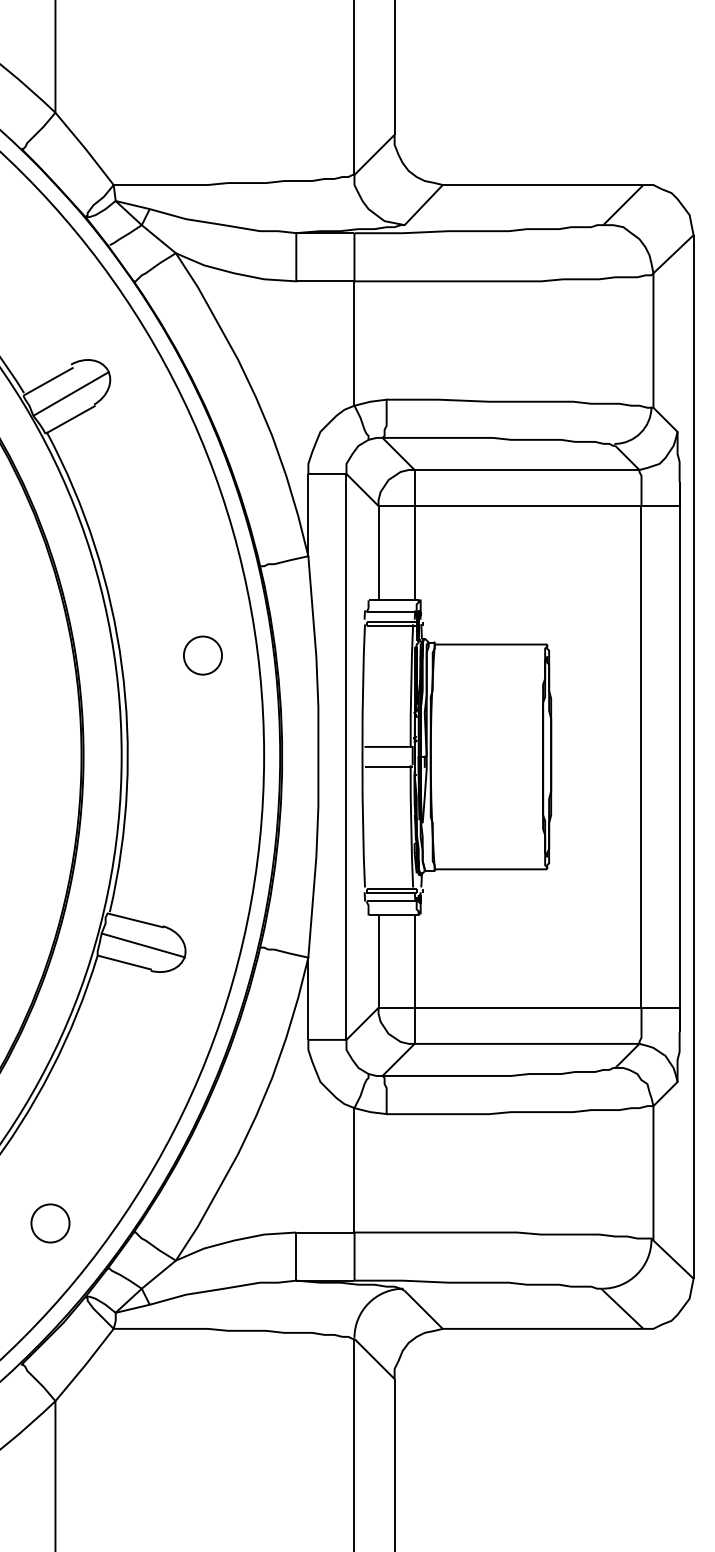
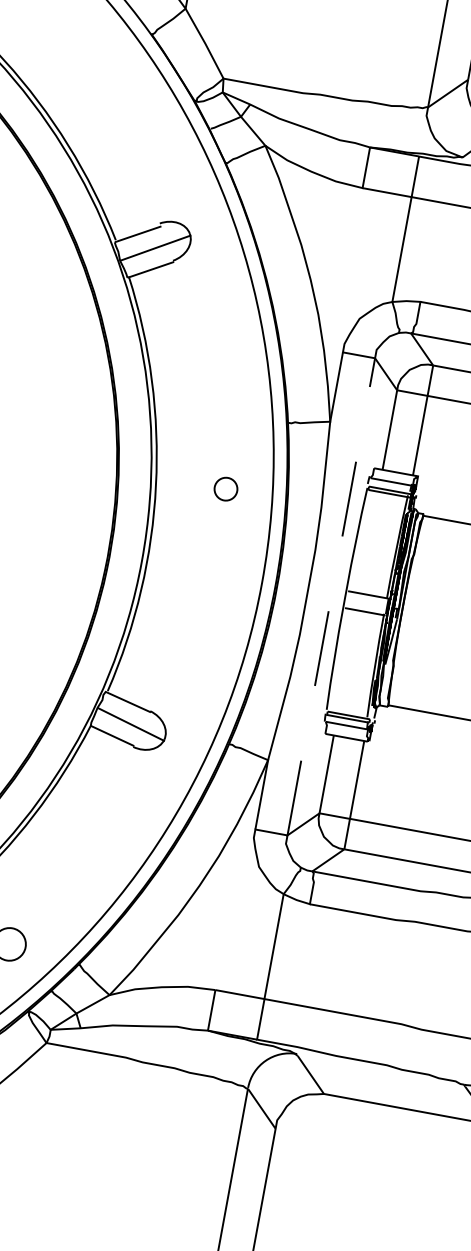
circle: (202, 655) -> (225, 489), size x0.7
line: (346, 756) -> (331, 596), solid -> dashed

